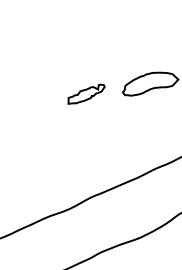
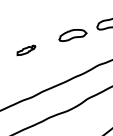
part: (86, 94) -> (26, 50), moved

